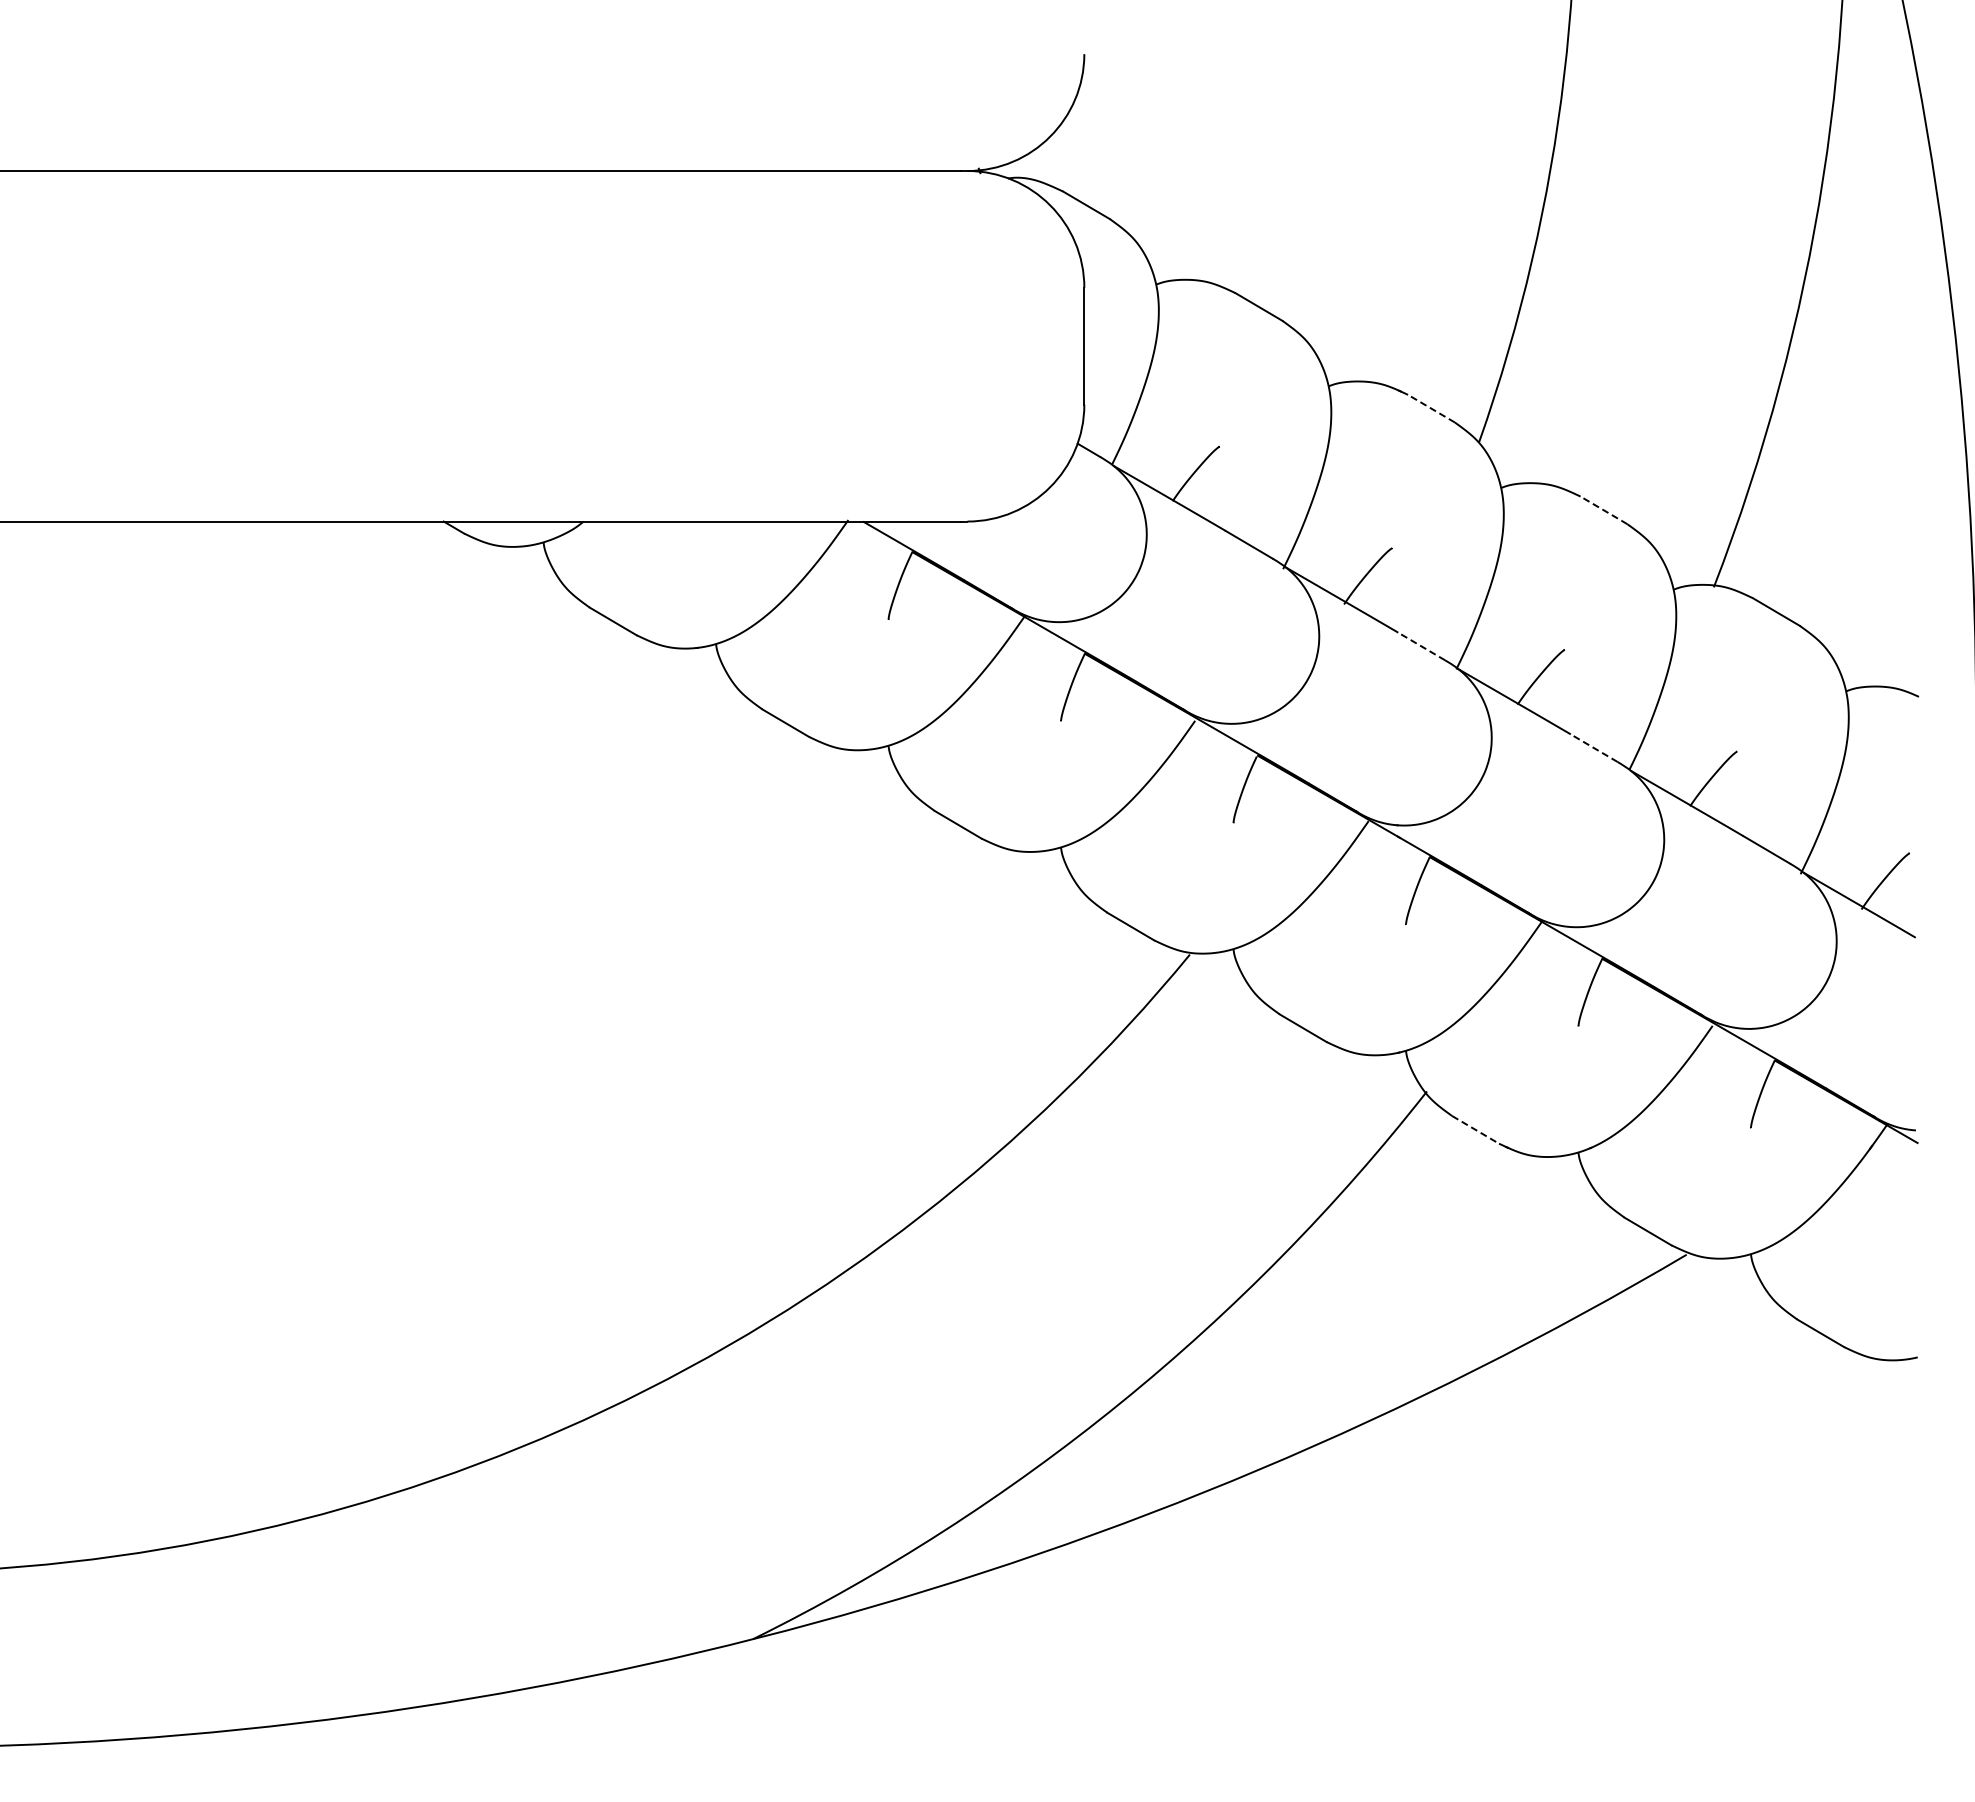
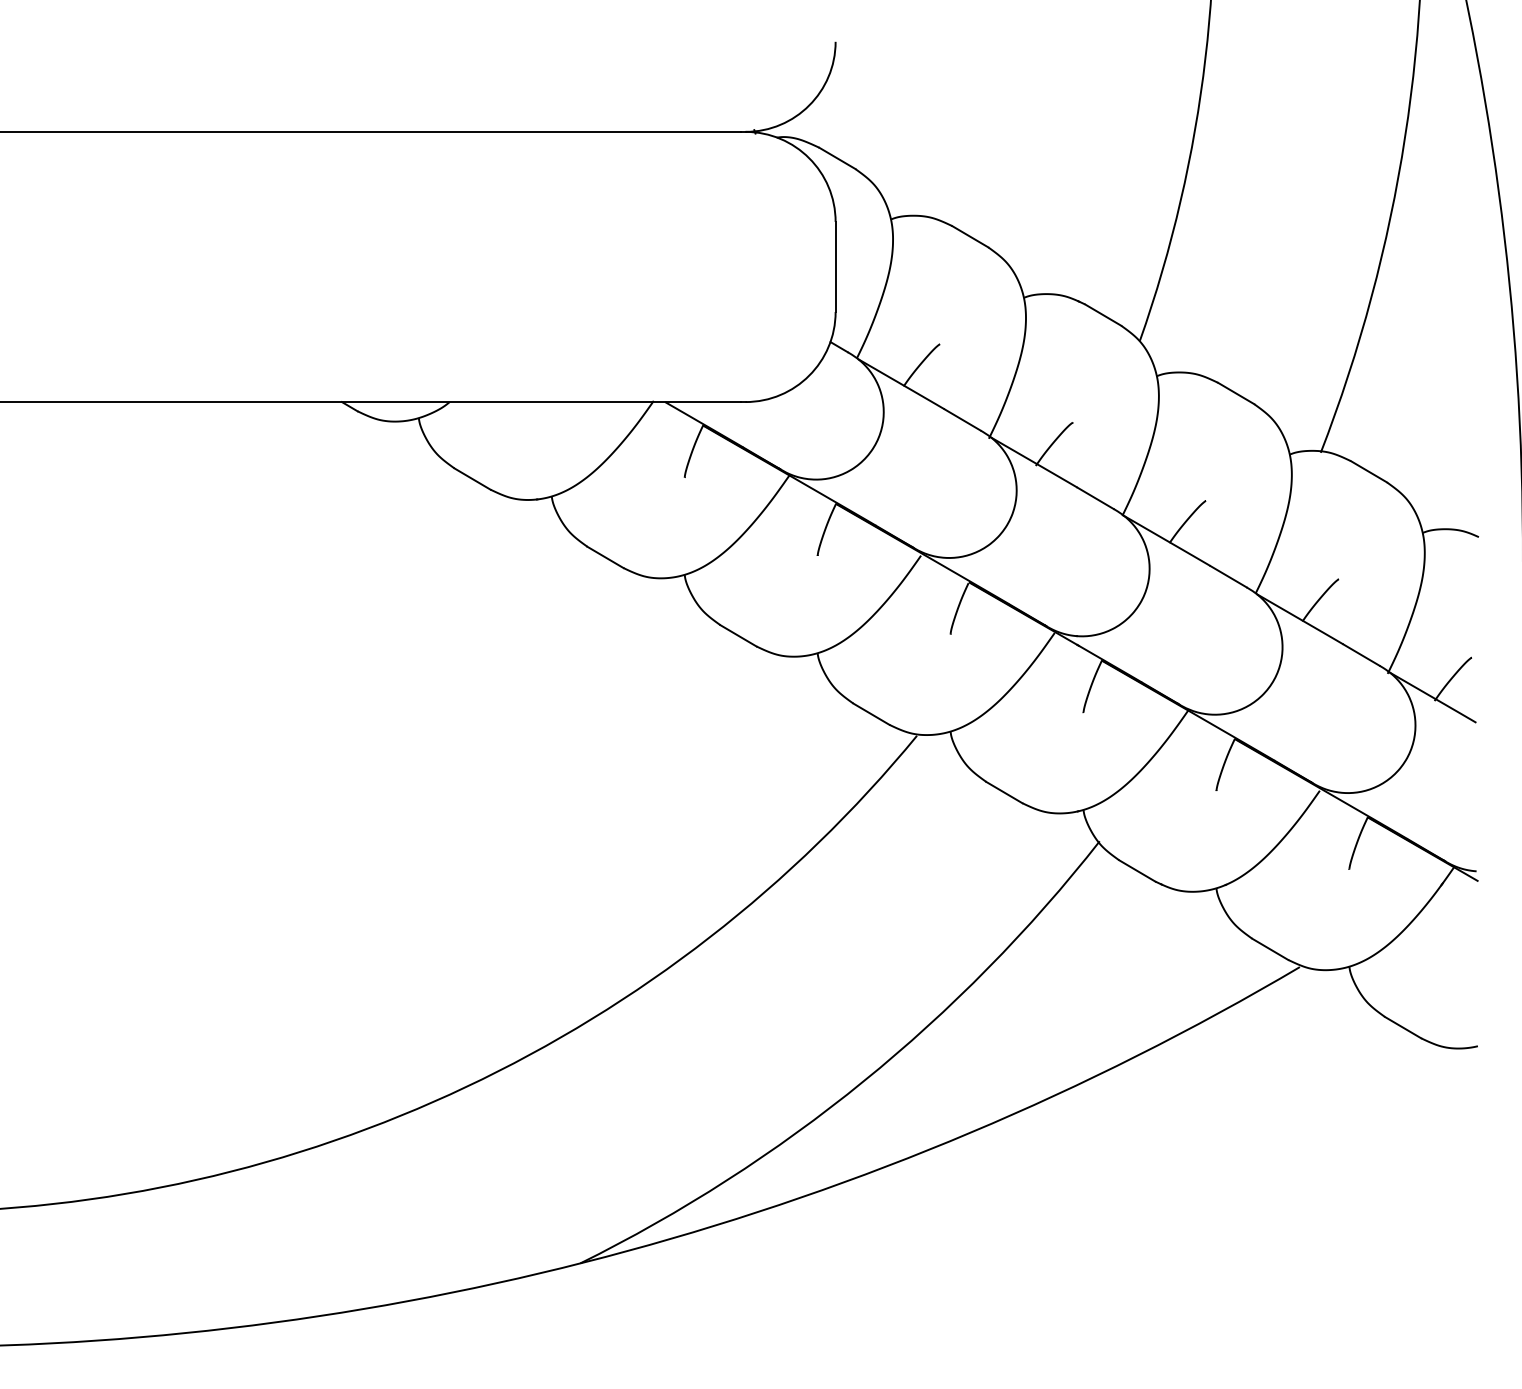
line: (1431, 408) -> (1103, 314), dashed -> solid
line: (1603, 510) -> (1235, 393), dashed -> solid
line: (1421, 646) -> (1095, 498), dashed -> solid
line: (1593, 747) -> (1228, 576), dashed -> solid
line: (1476, 1130) -> (1137, 871), dashed -> solid

